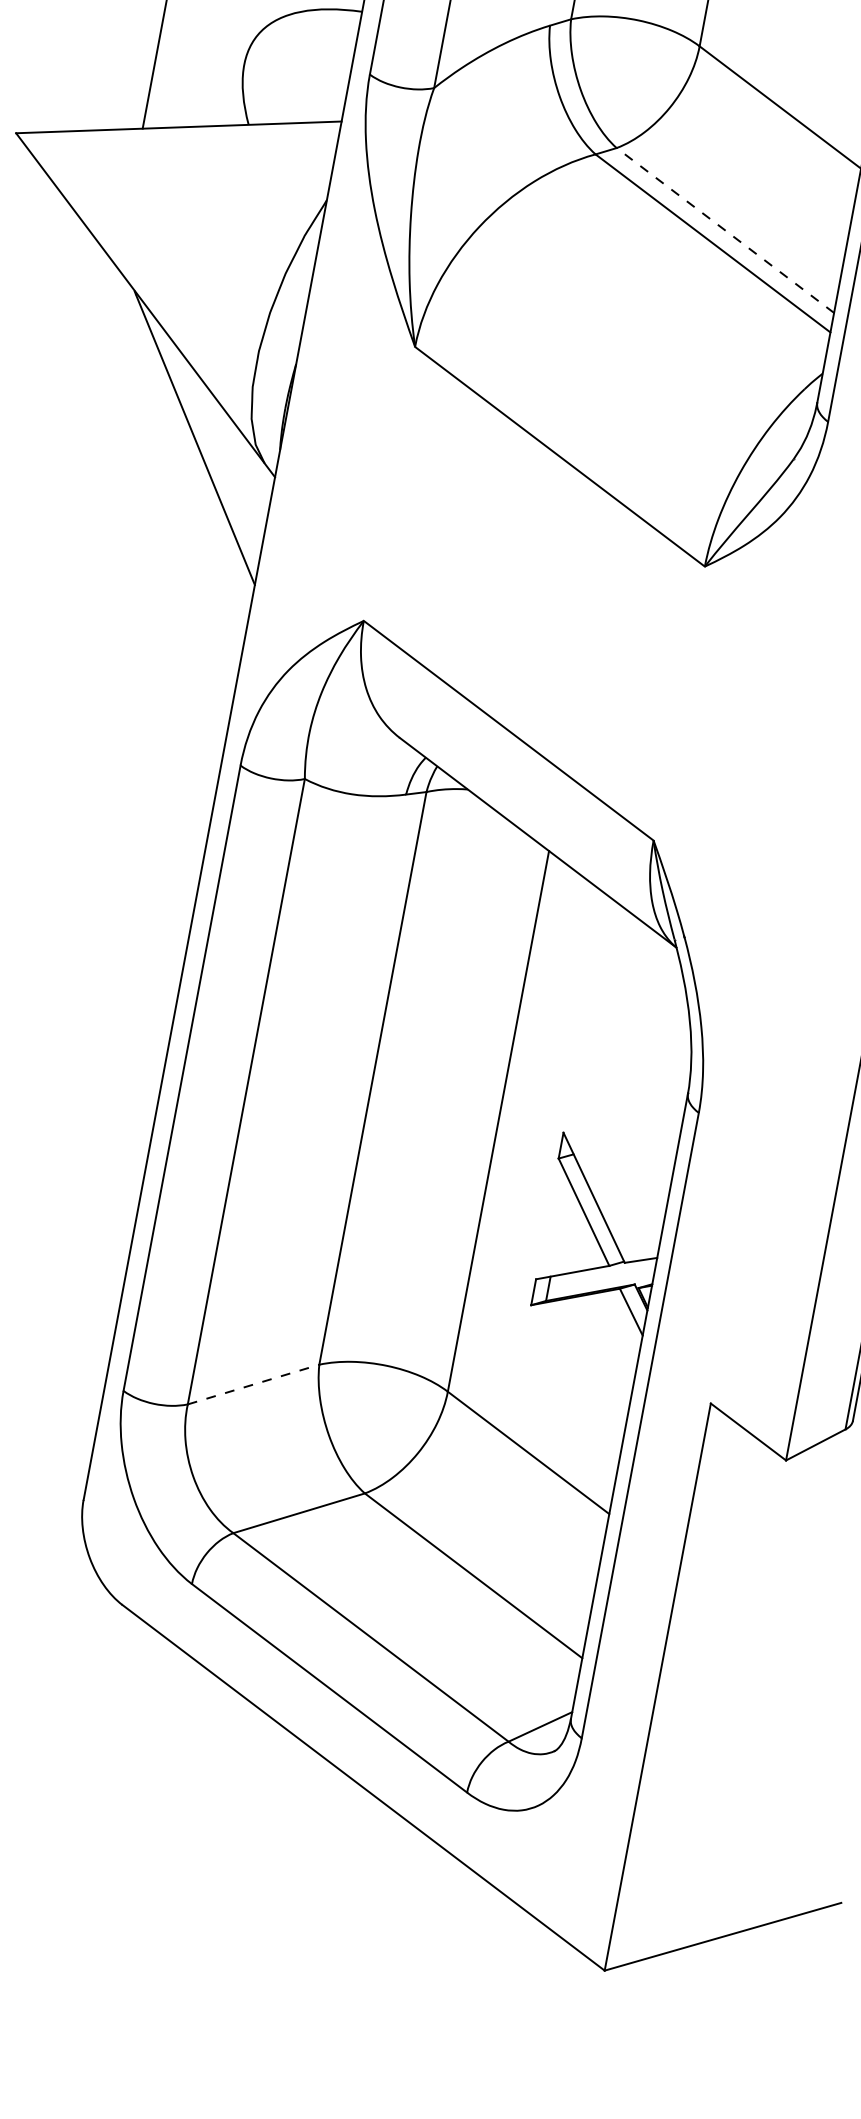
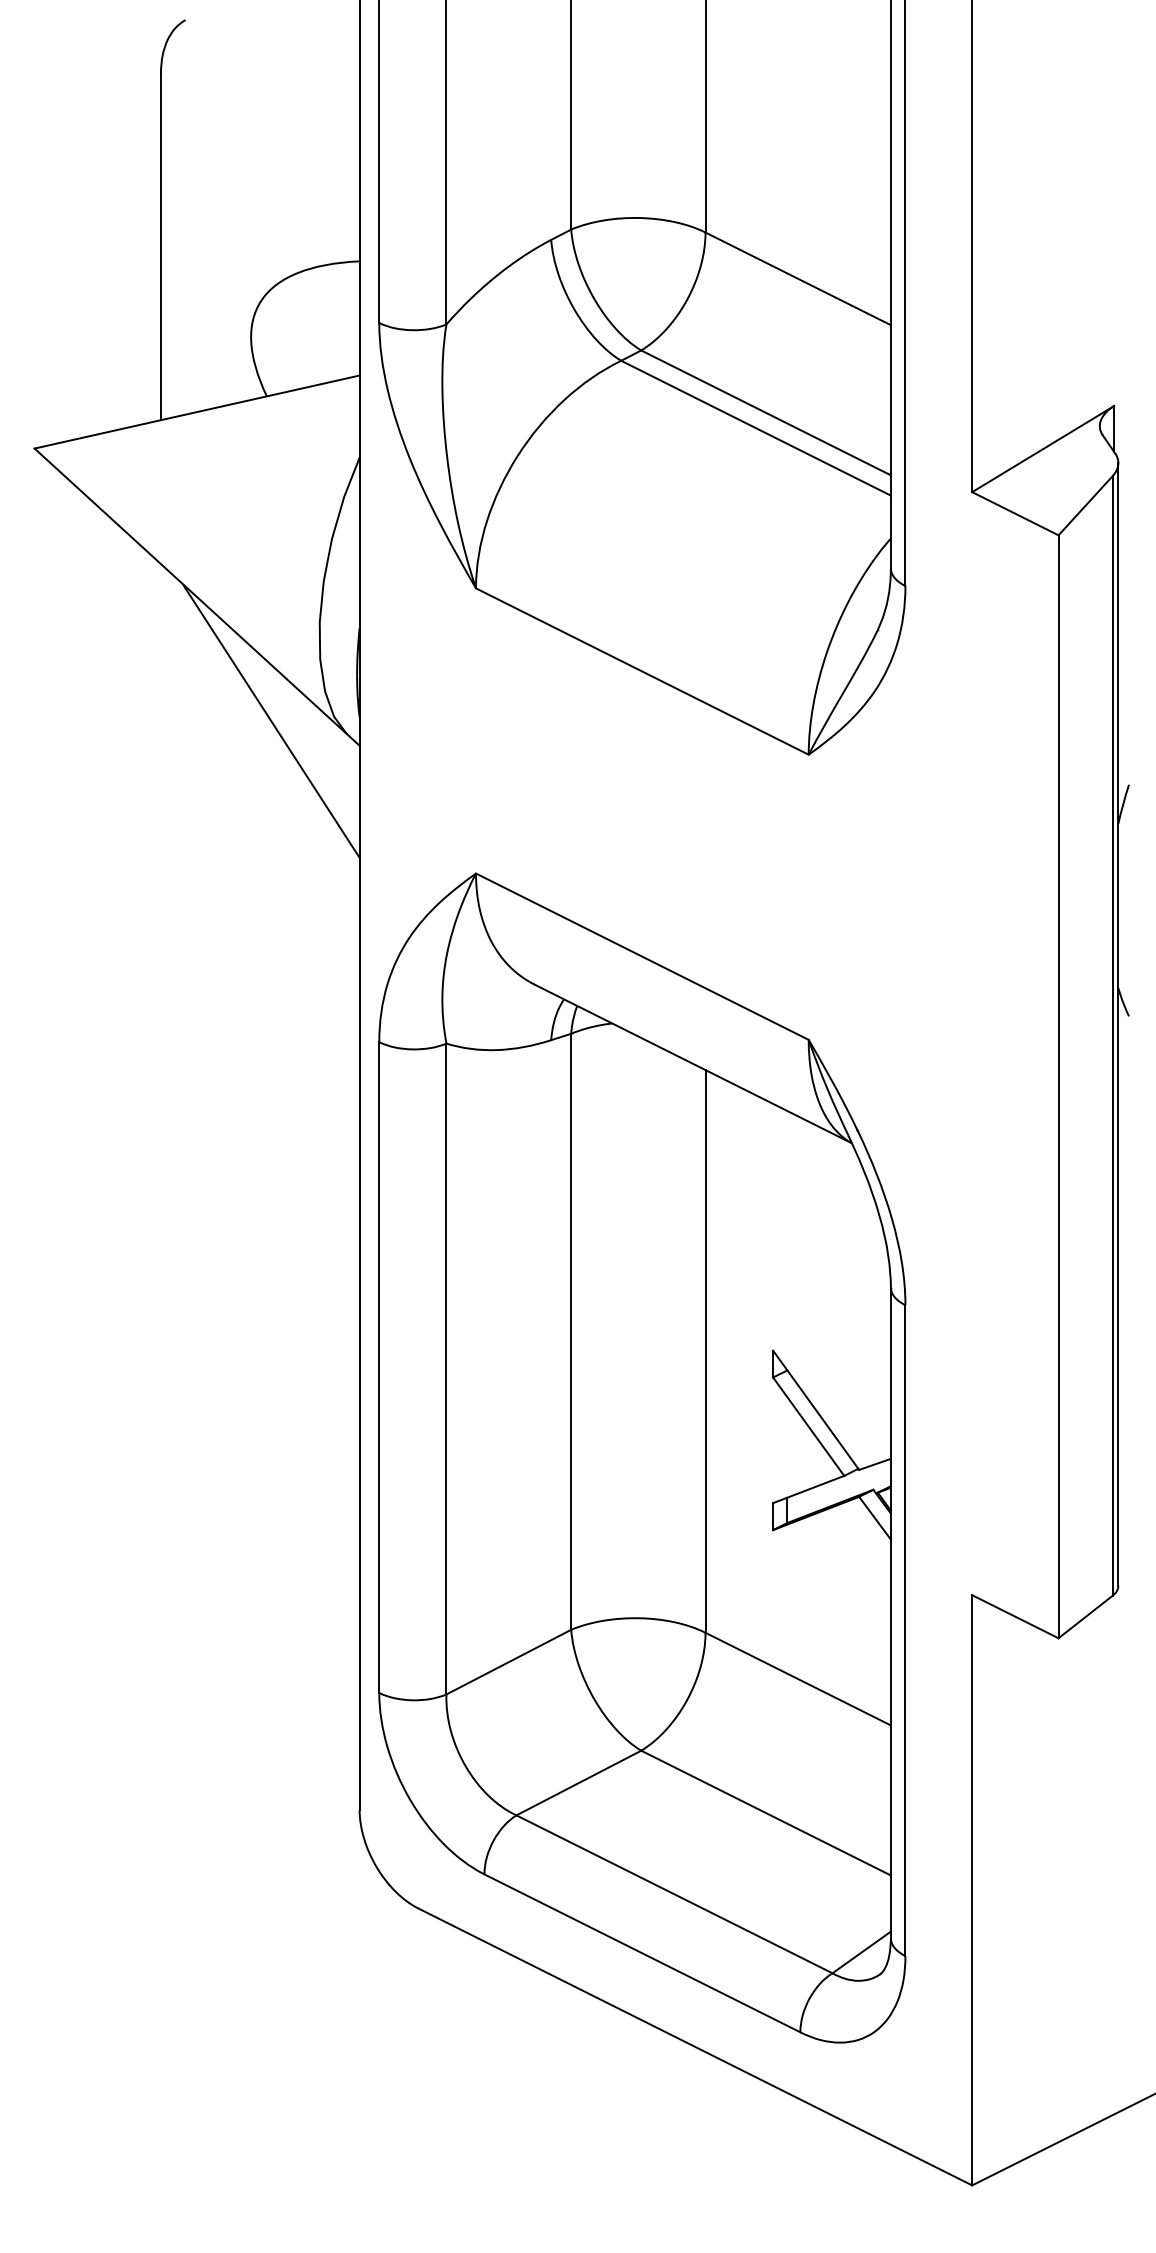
line: (725, 230) -> (766, 412), dashed -> solid
line: (254, 1384) -> (509, 1661), dashed -> solid

